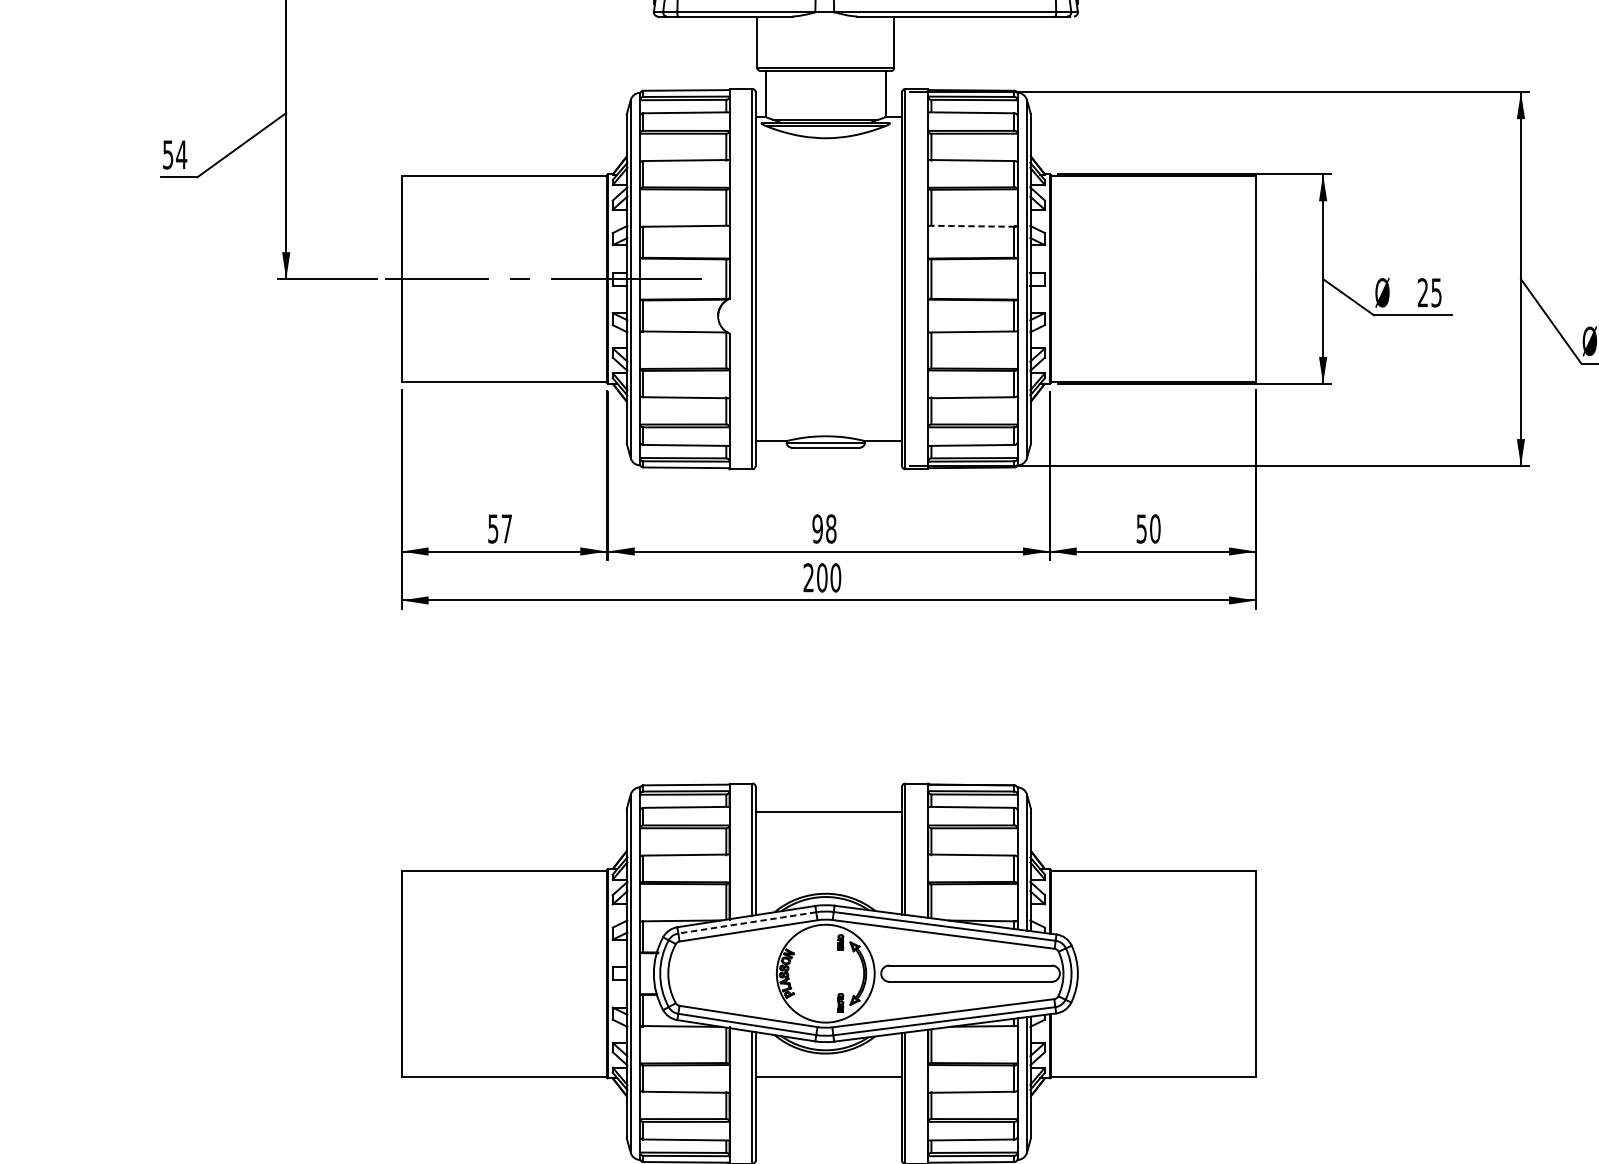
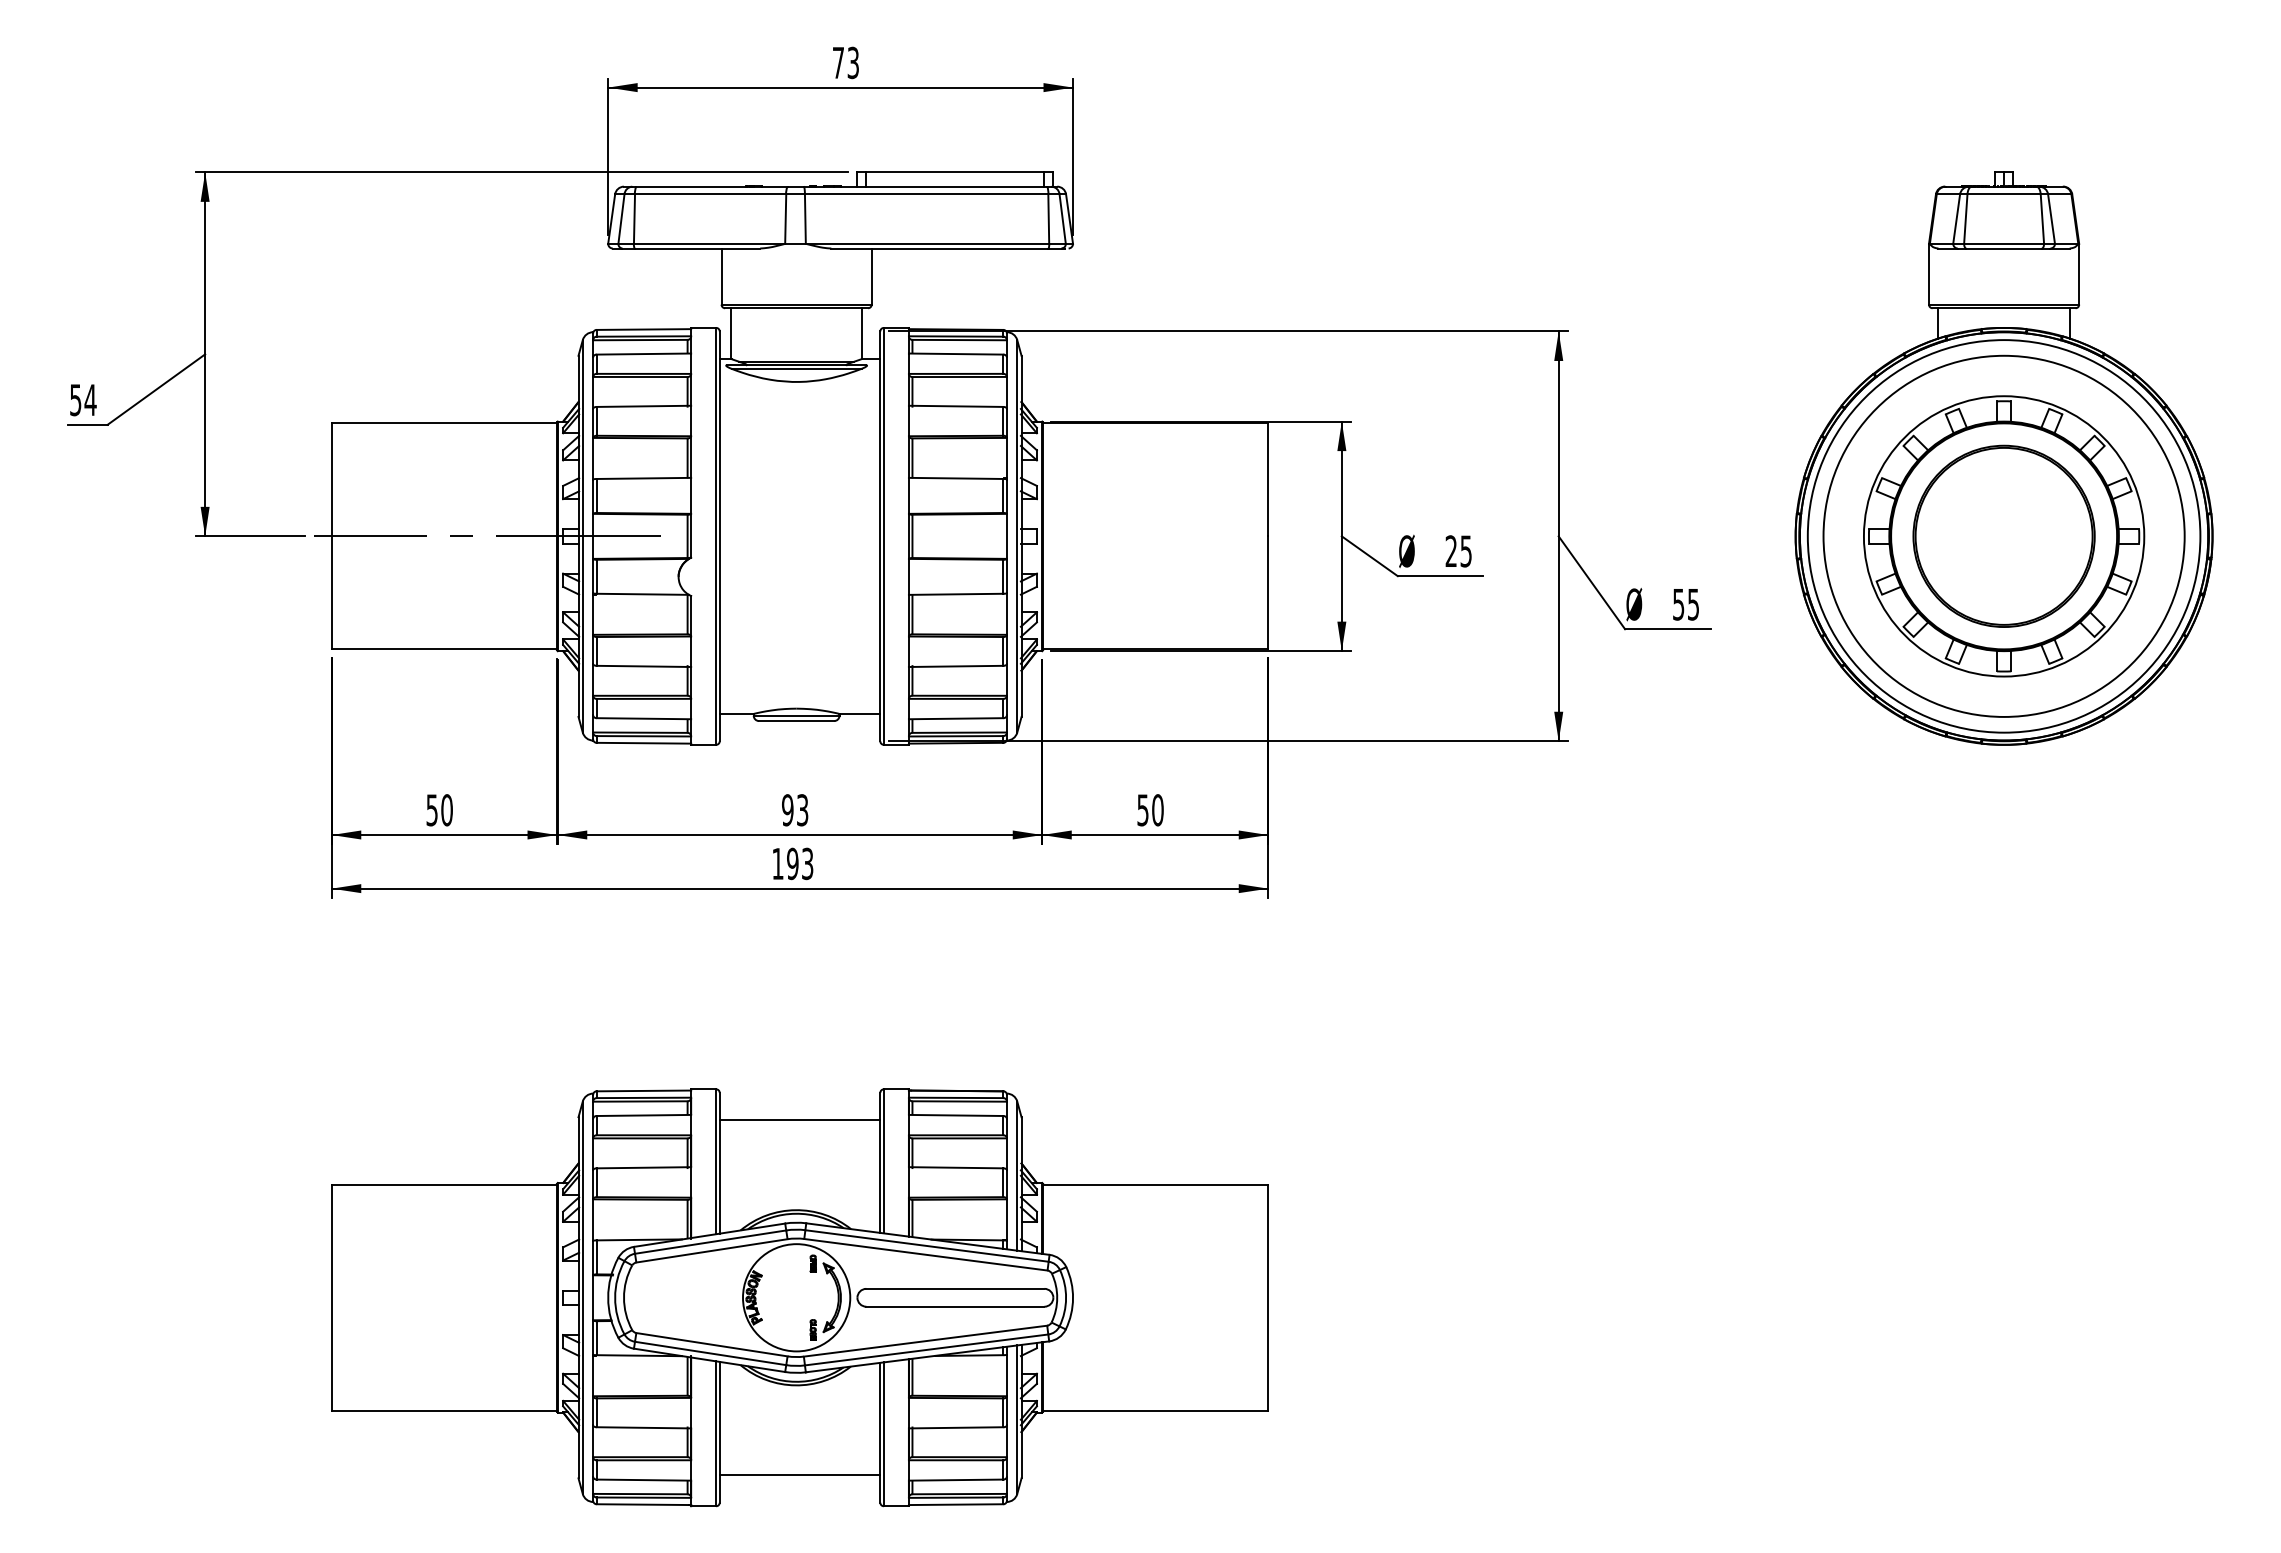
line: (971, 226) -> (956, 478), dashed -> solid
text: (506, 529) -> (446, 810), 57 -> 50
text: (831, 529) -> (802, 810), 98 -> 93
text: (821, 577) -> (792, 863), 200 -> 193
line: (747, 923) -> (710, 1242), dashed -> solid
line: (828, 1077) -> (799, 1475), moved

